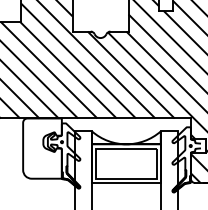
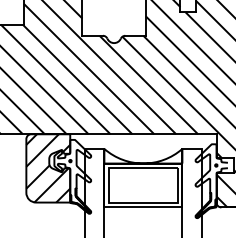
hatch: (42, 148) -> (48, 168), added

